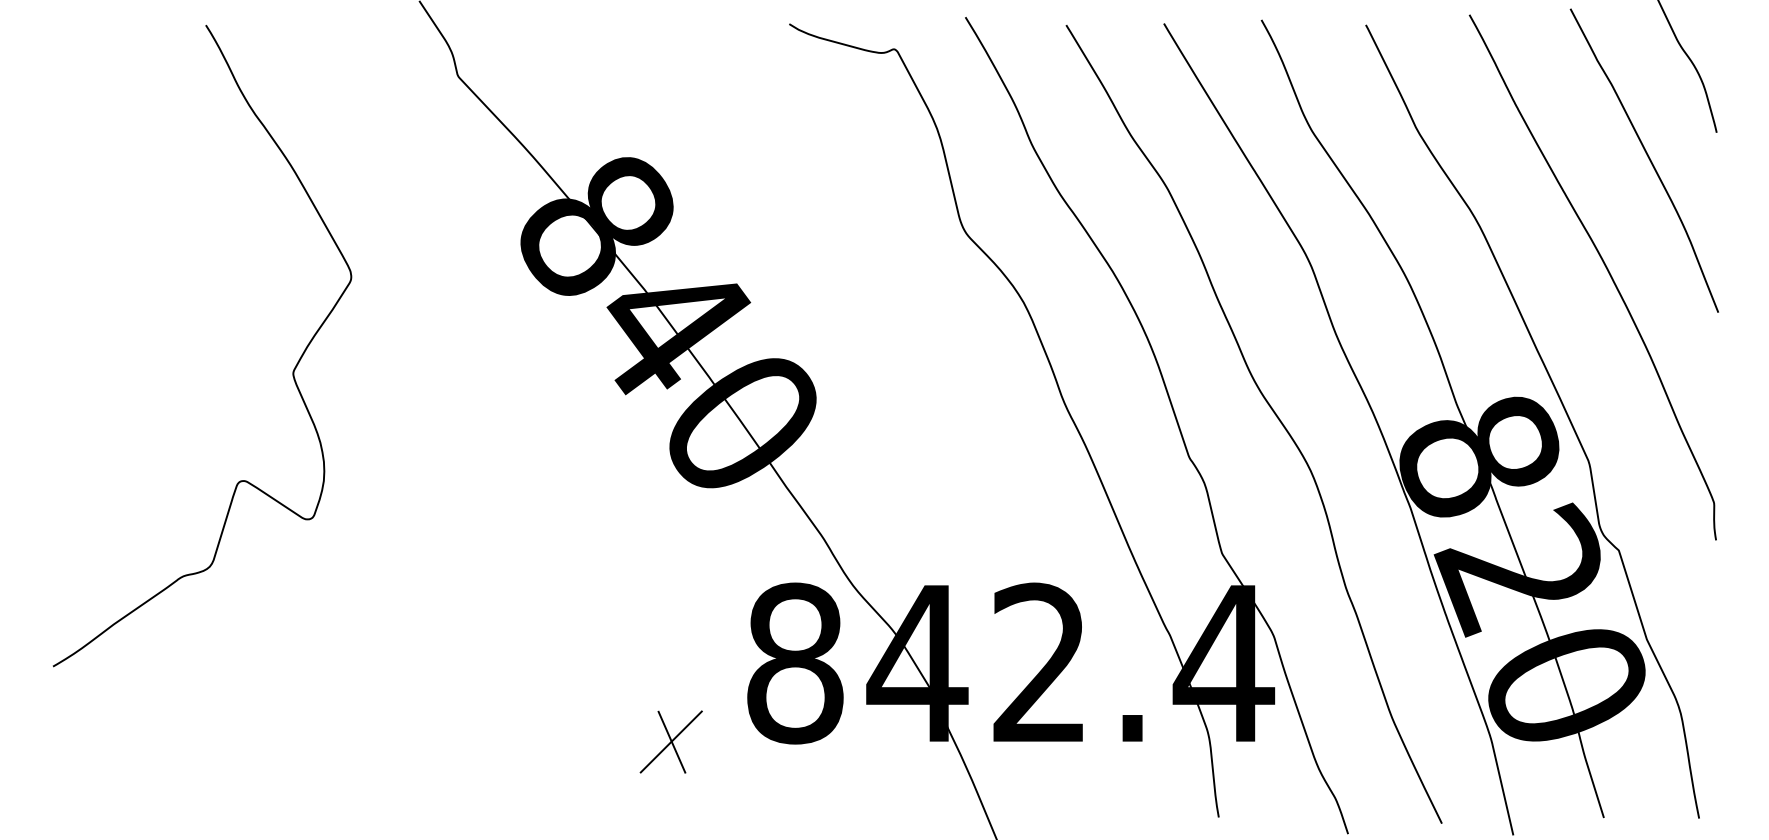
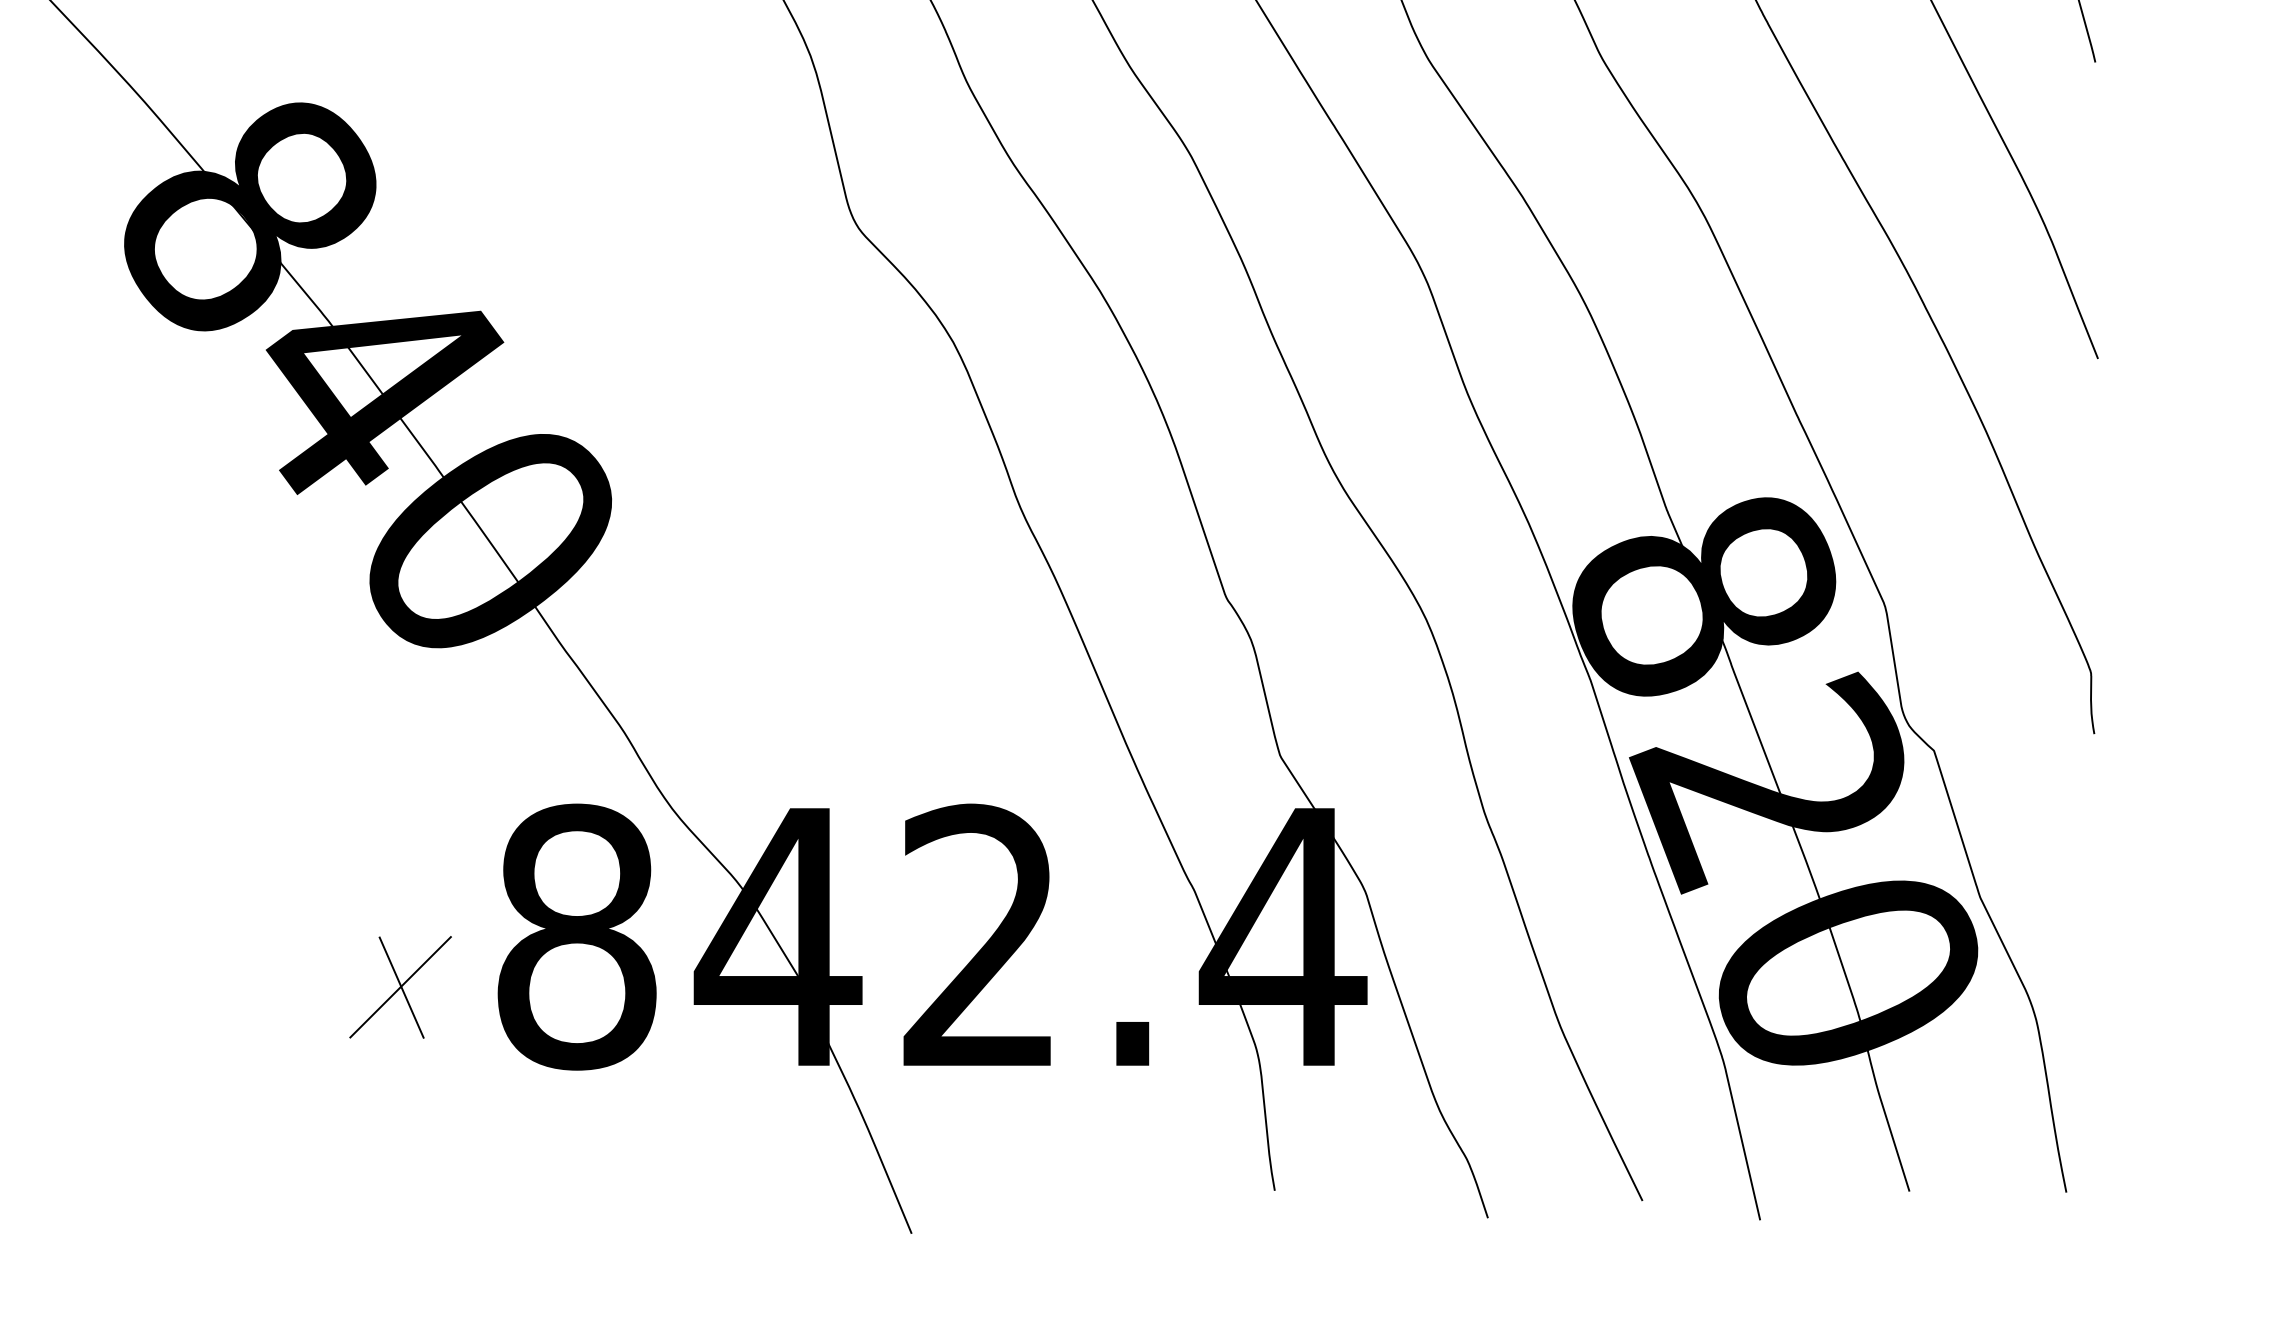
part: (670, 741) -> (399, 986), moved

